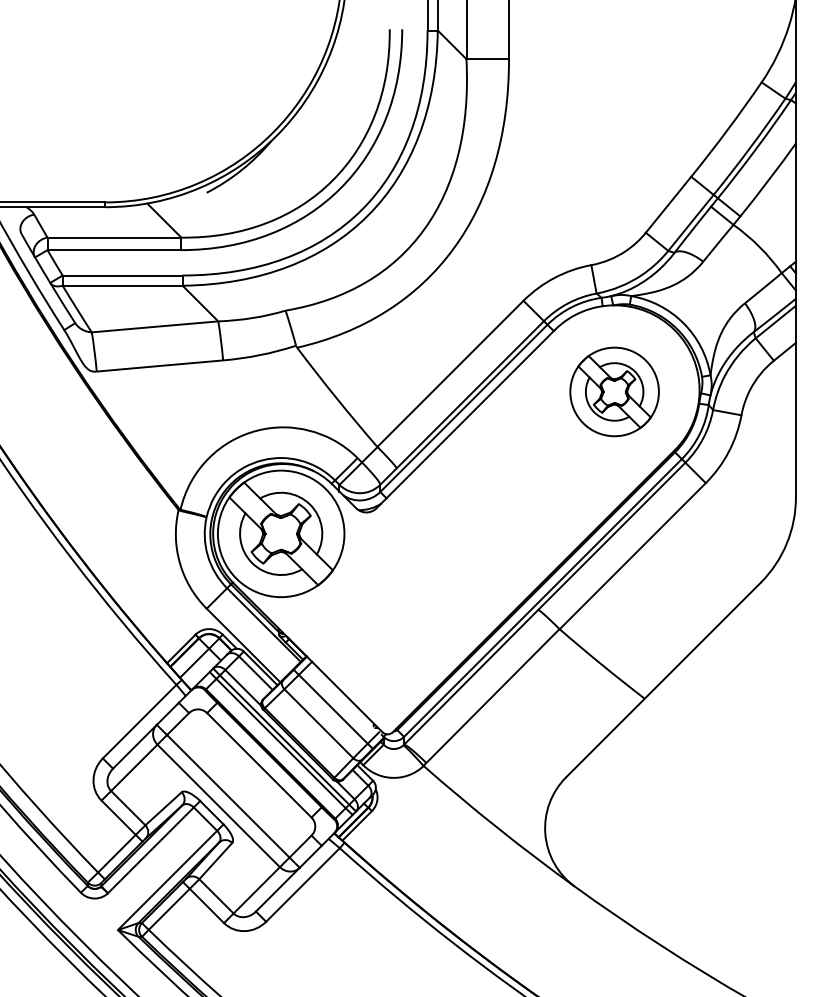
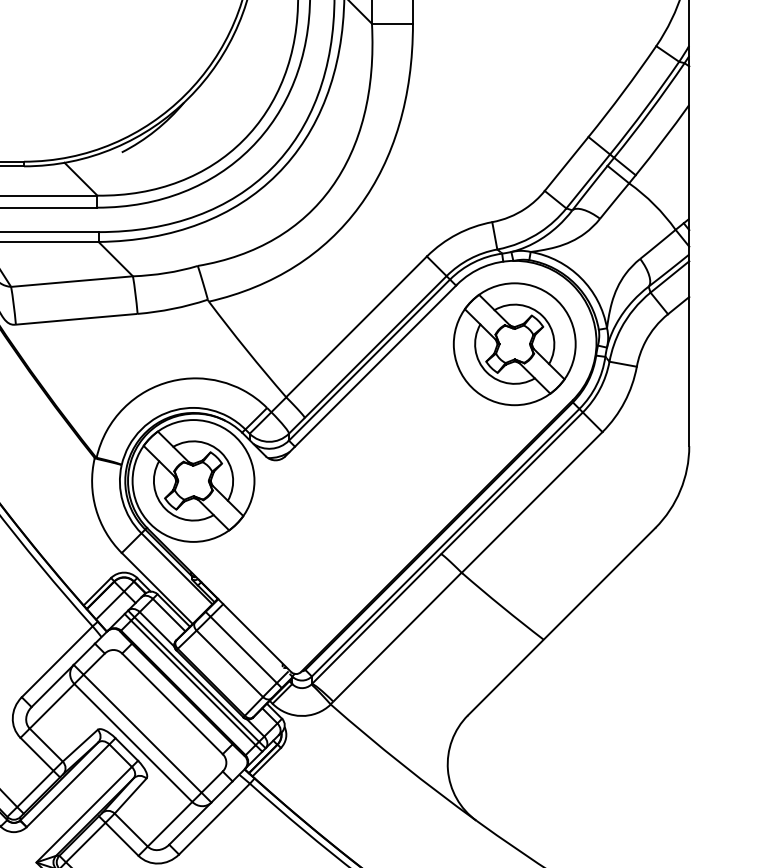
part: (614, 391) -> (514, 343), size x1.43

